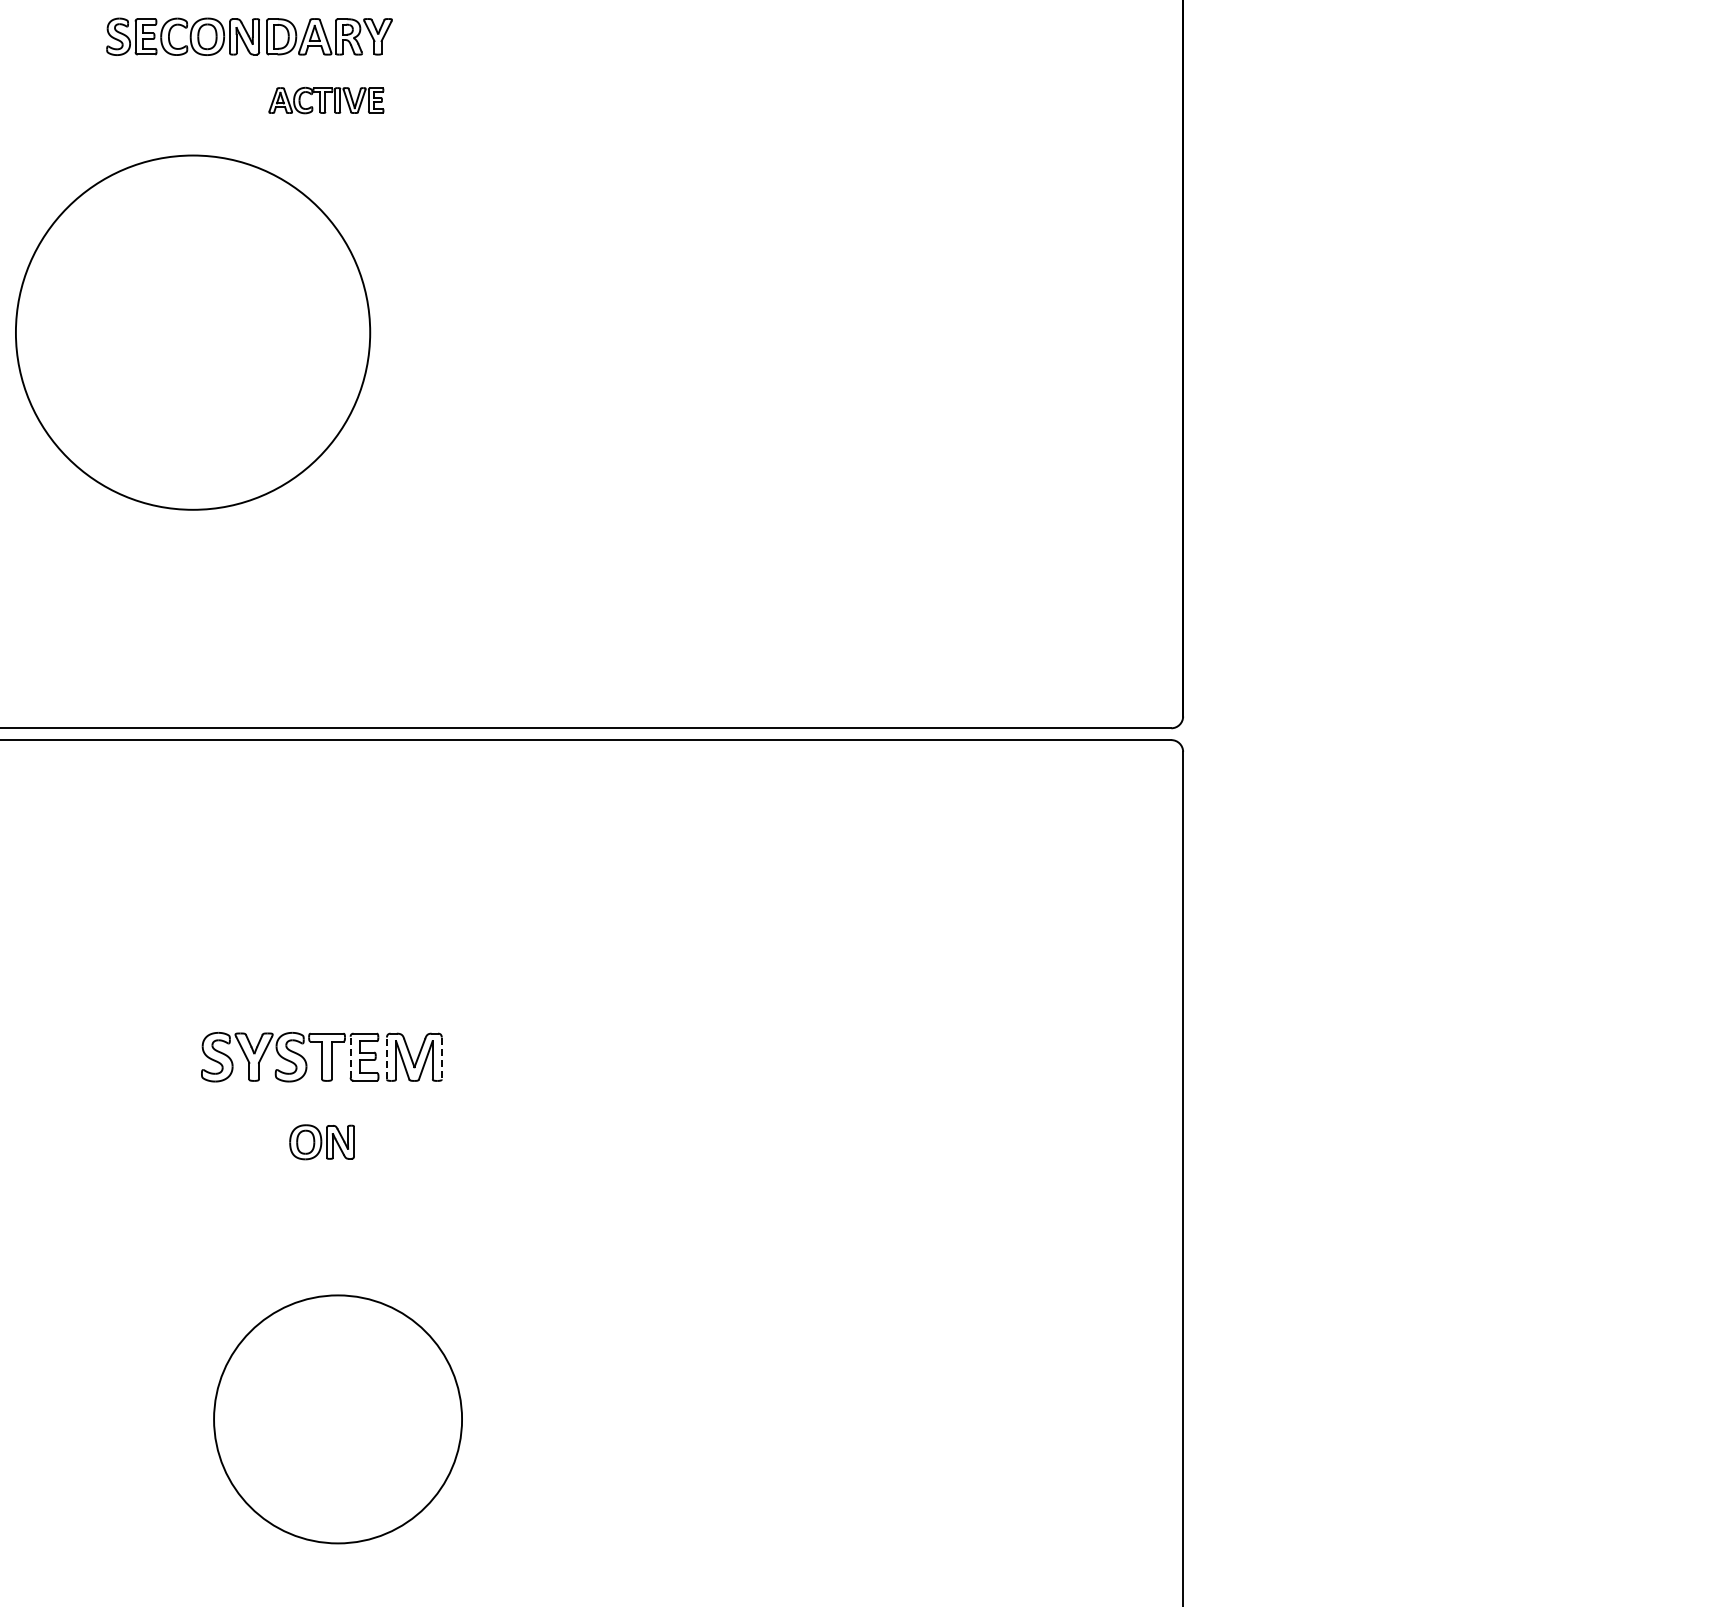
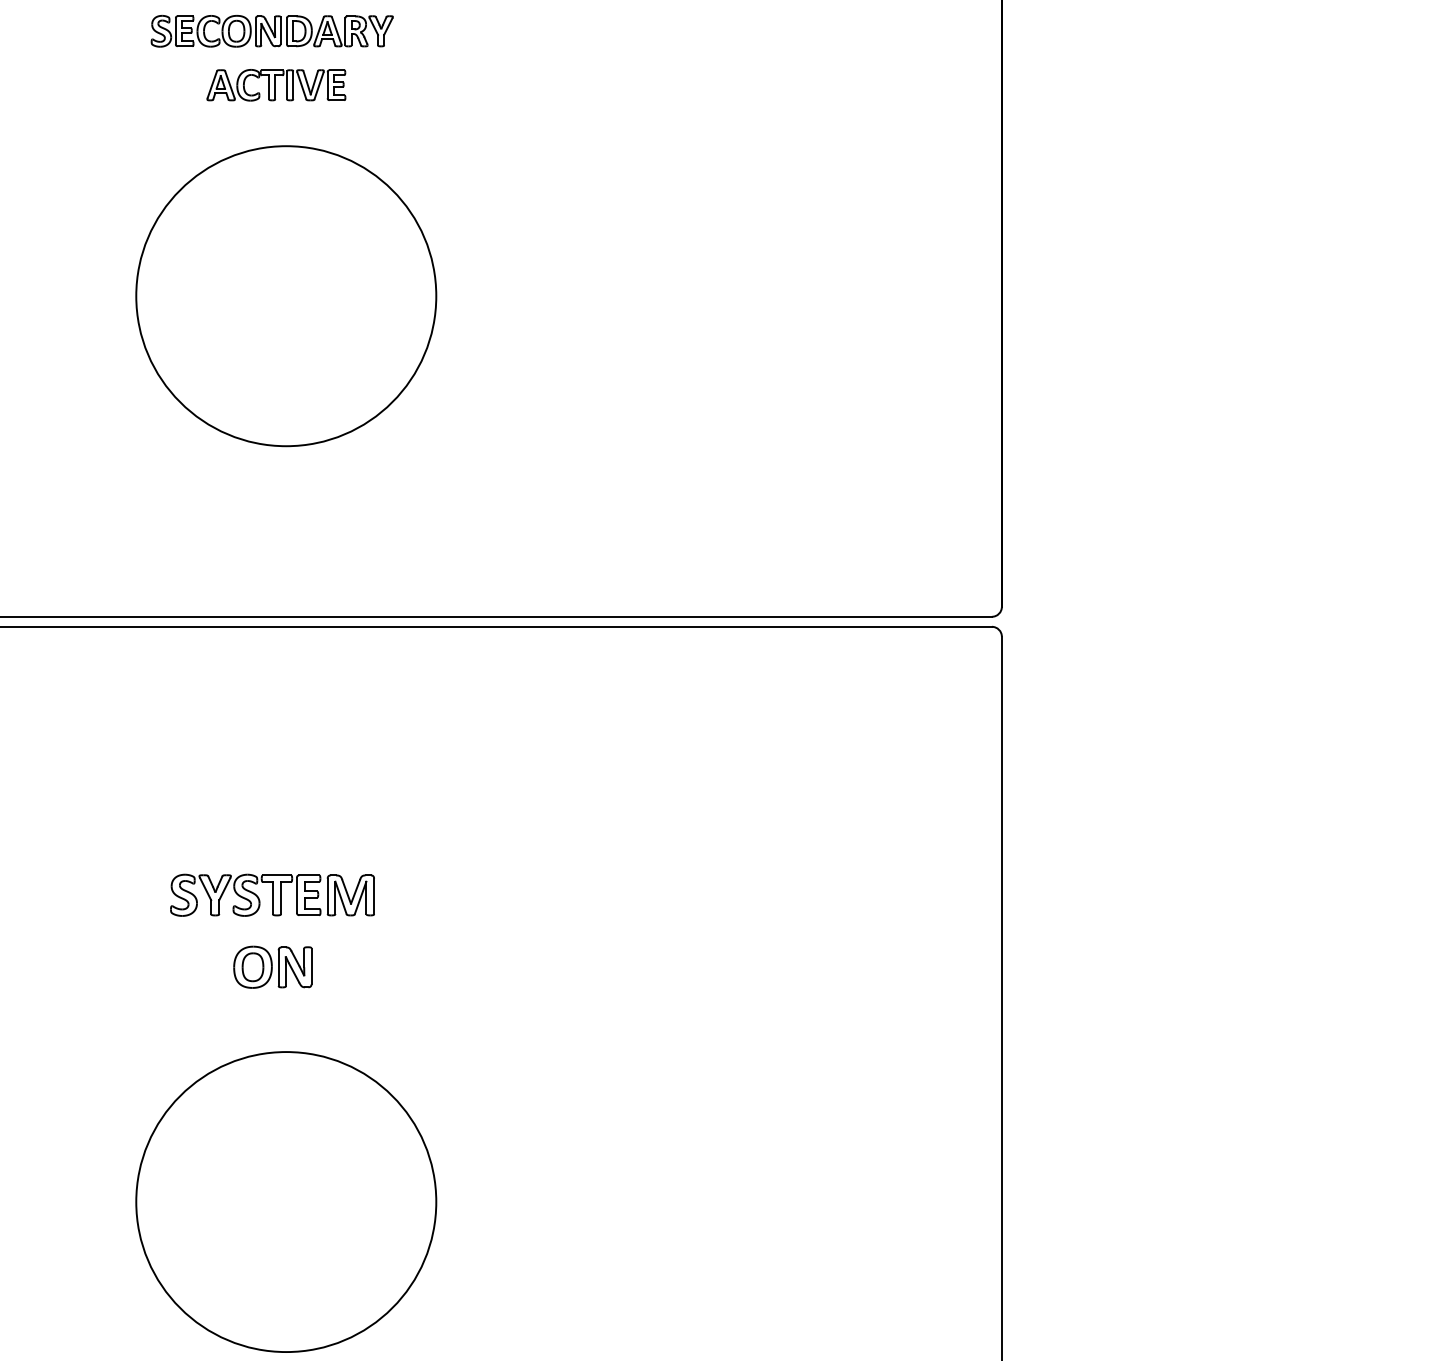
part: (249, 36) -> (272, 31), moved
part: (326, 100) -> (276, 85), size x1.43
circle: (193, 332) -> (286, 296), moved
line: (350, 1056) -> (296, 894), dashed -> solid
line: (386, 1058) -> (327, 896), dashed -> solid
line: (441, 1058) -> (373, 896), dashed -> solid
part: (321, 1142) -> (272, 967), size x1.43
circle: (337, 1419) -> (285, 1202), size x1.43

